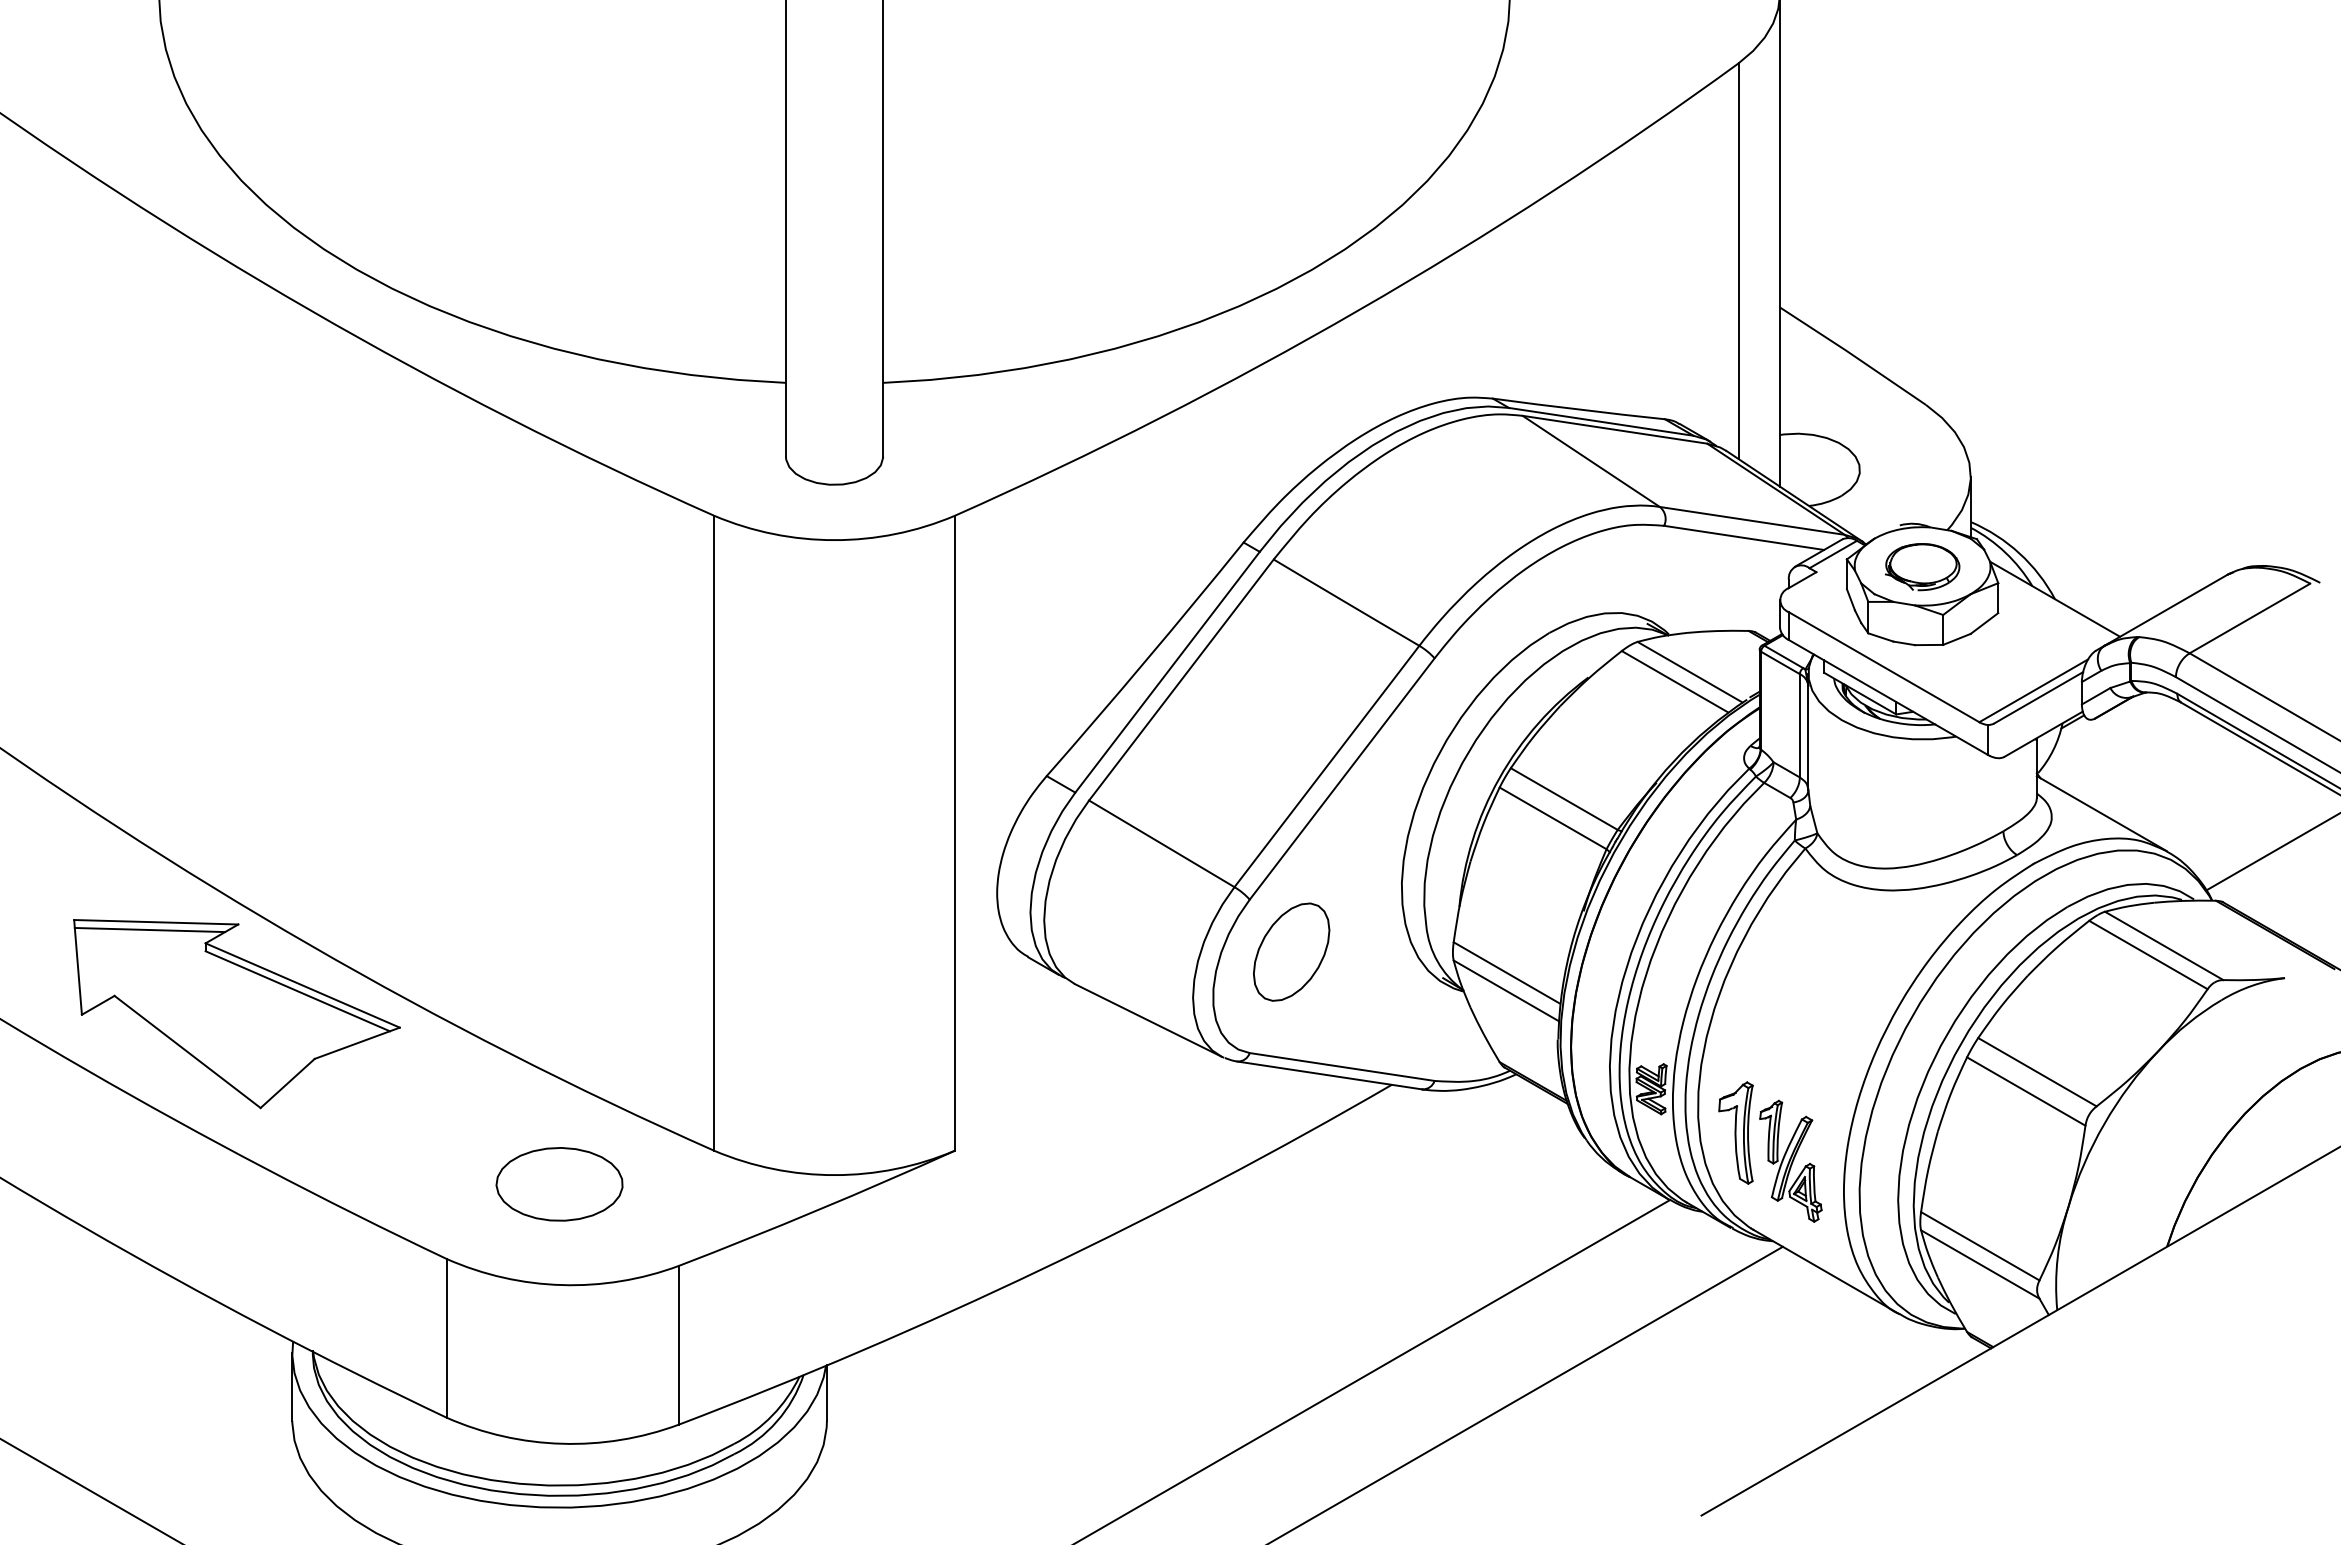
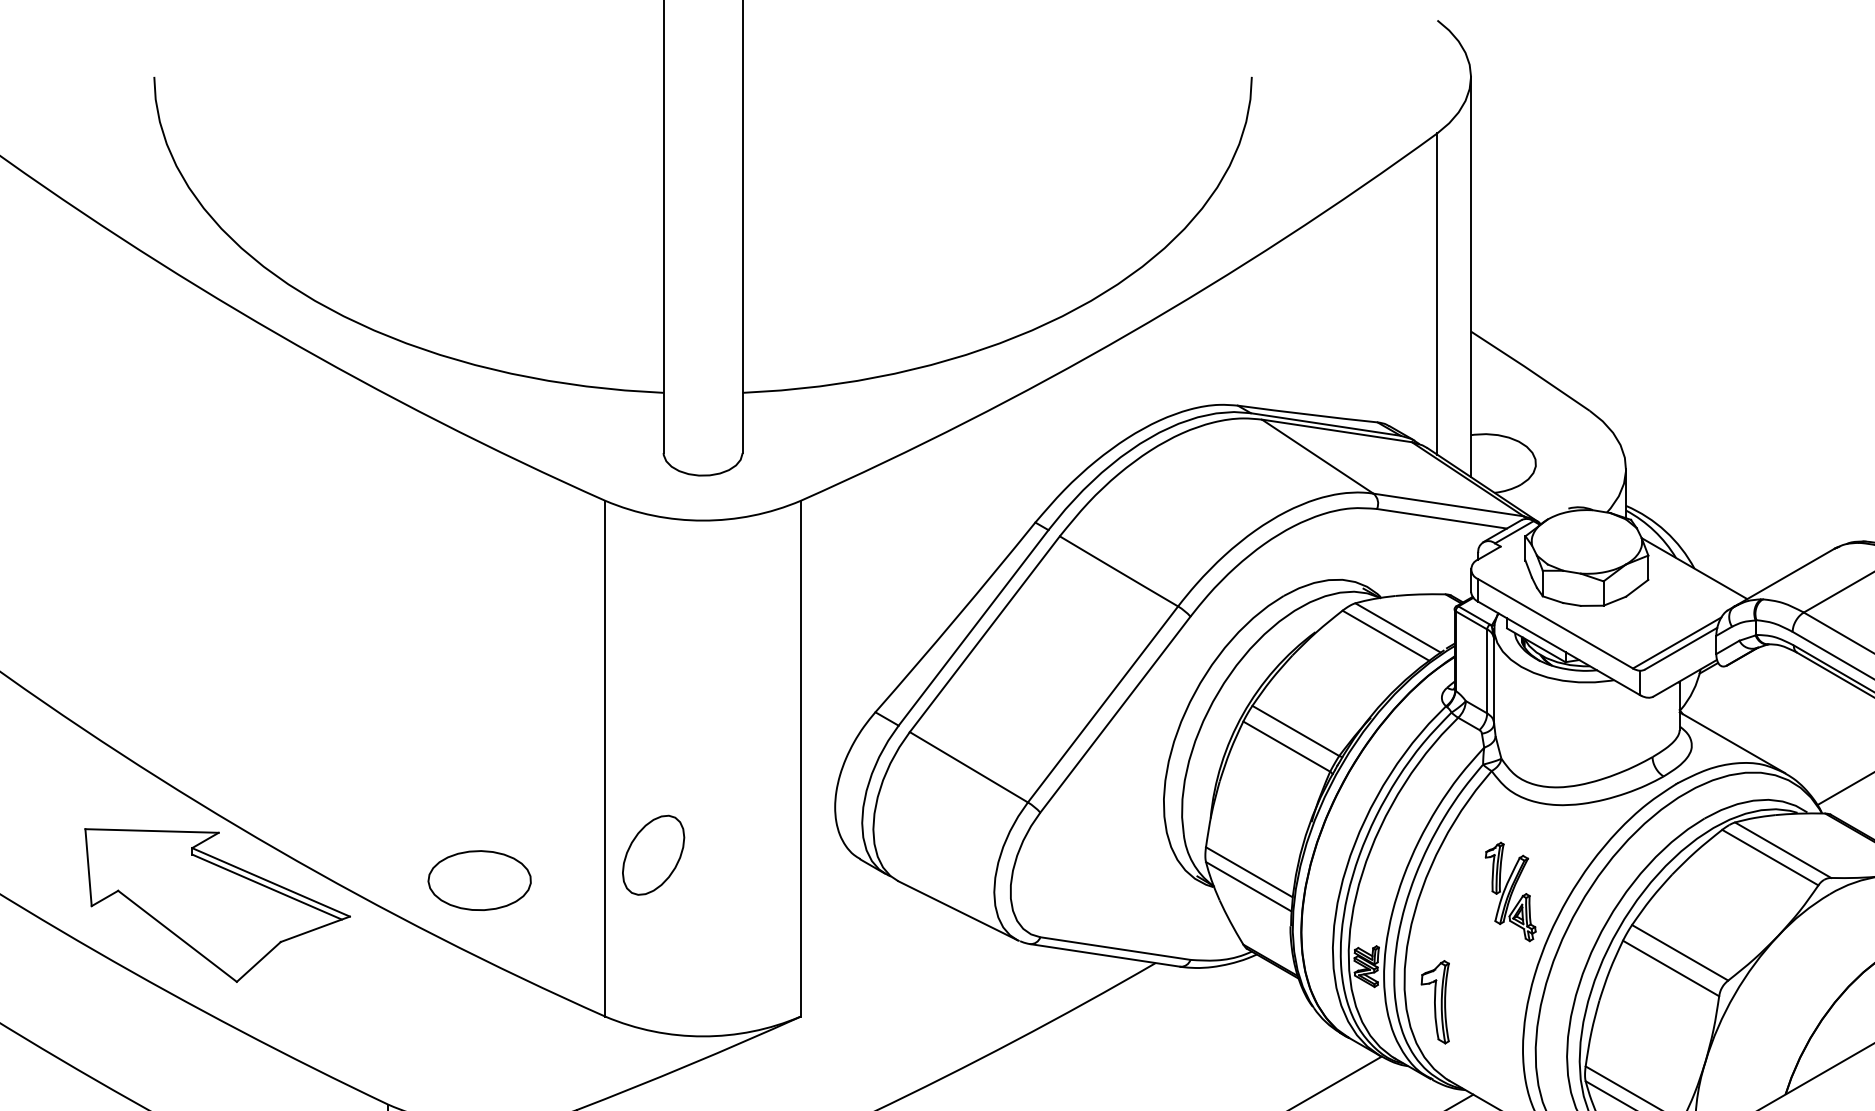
part: (1922, 567) -> (1586, 542), removed
line: (149, 929) -> (146, 836), removed
part: (1291, 951) -> (653, 854), moved
part: (1790, 1160) -> (1510, 891), moved
part: (559, 1184) -> (479, 880), moved

